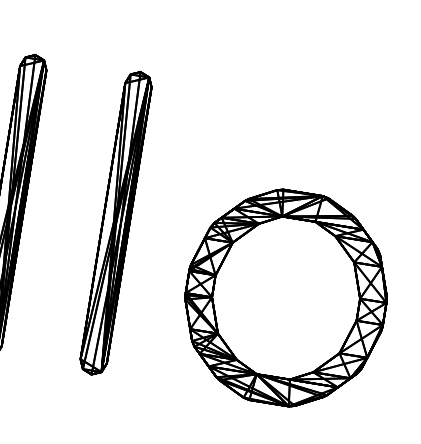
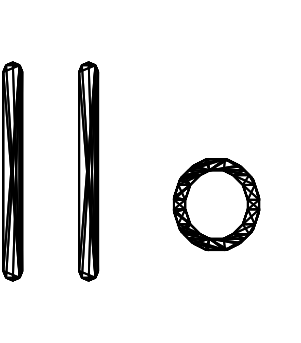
part: (286, 297) -> (216, 204), size x0.6

